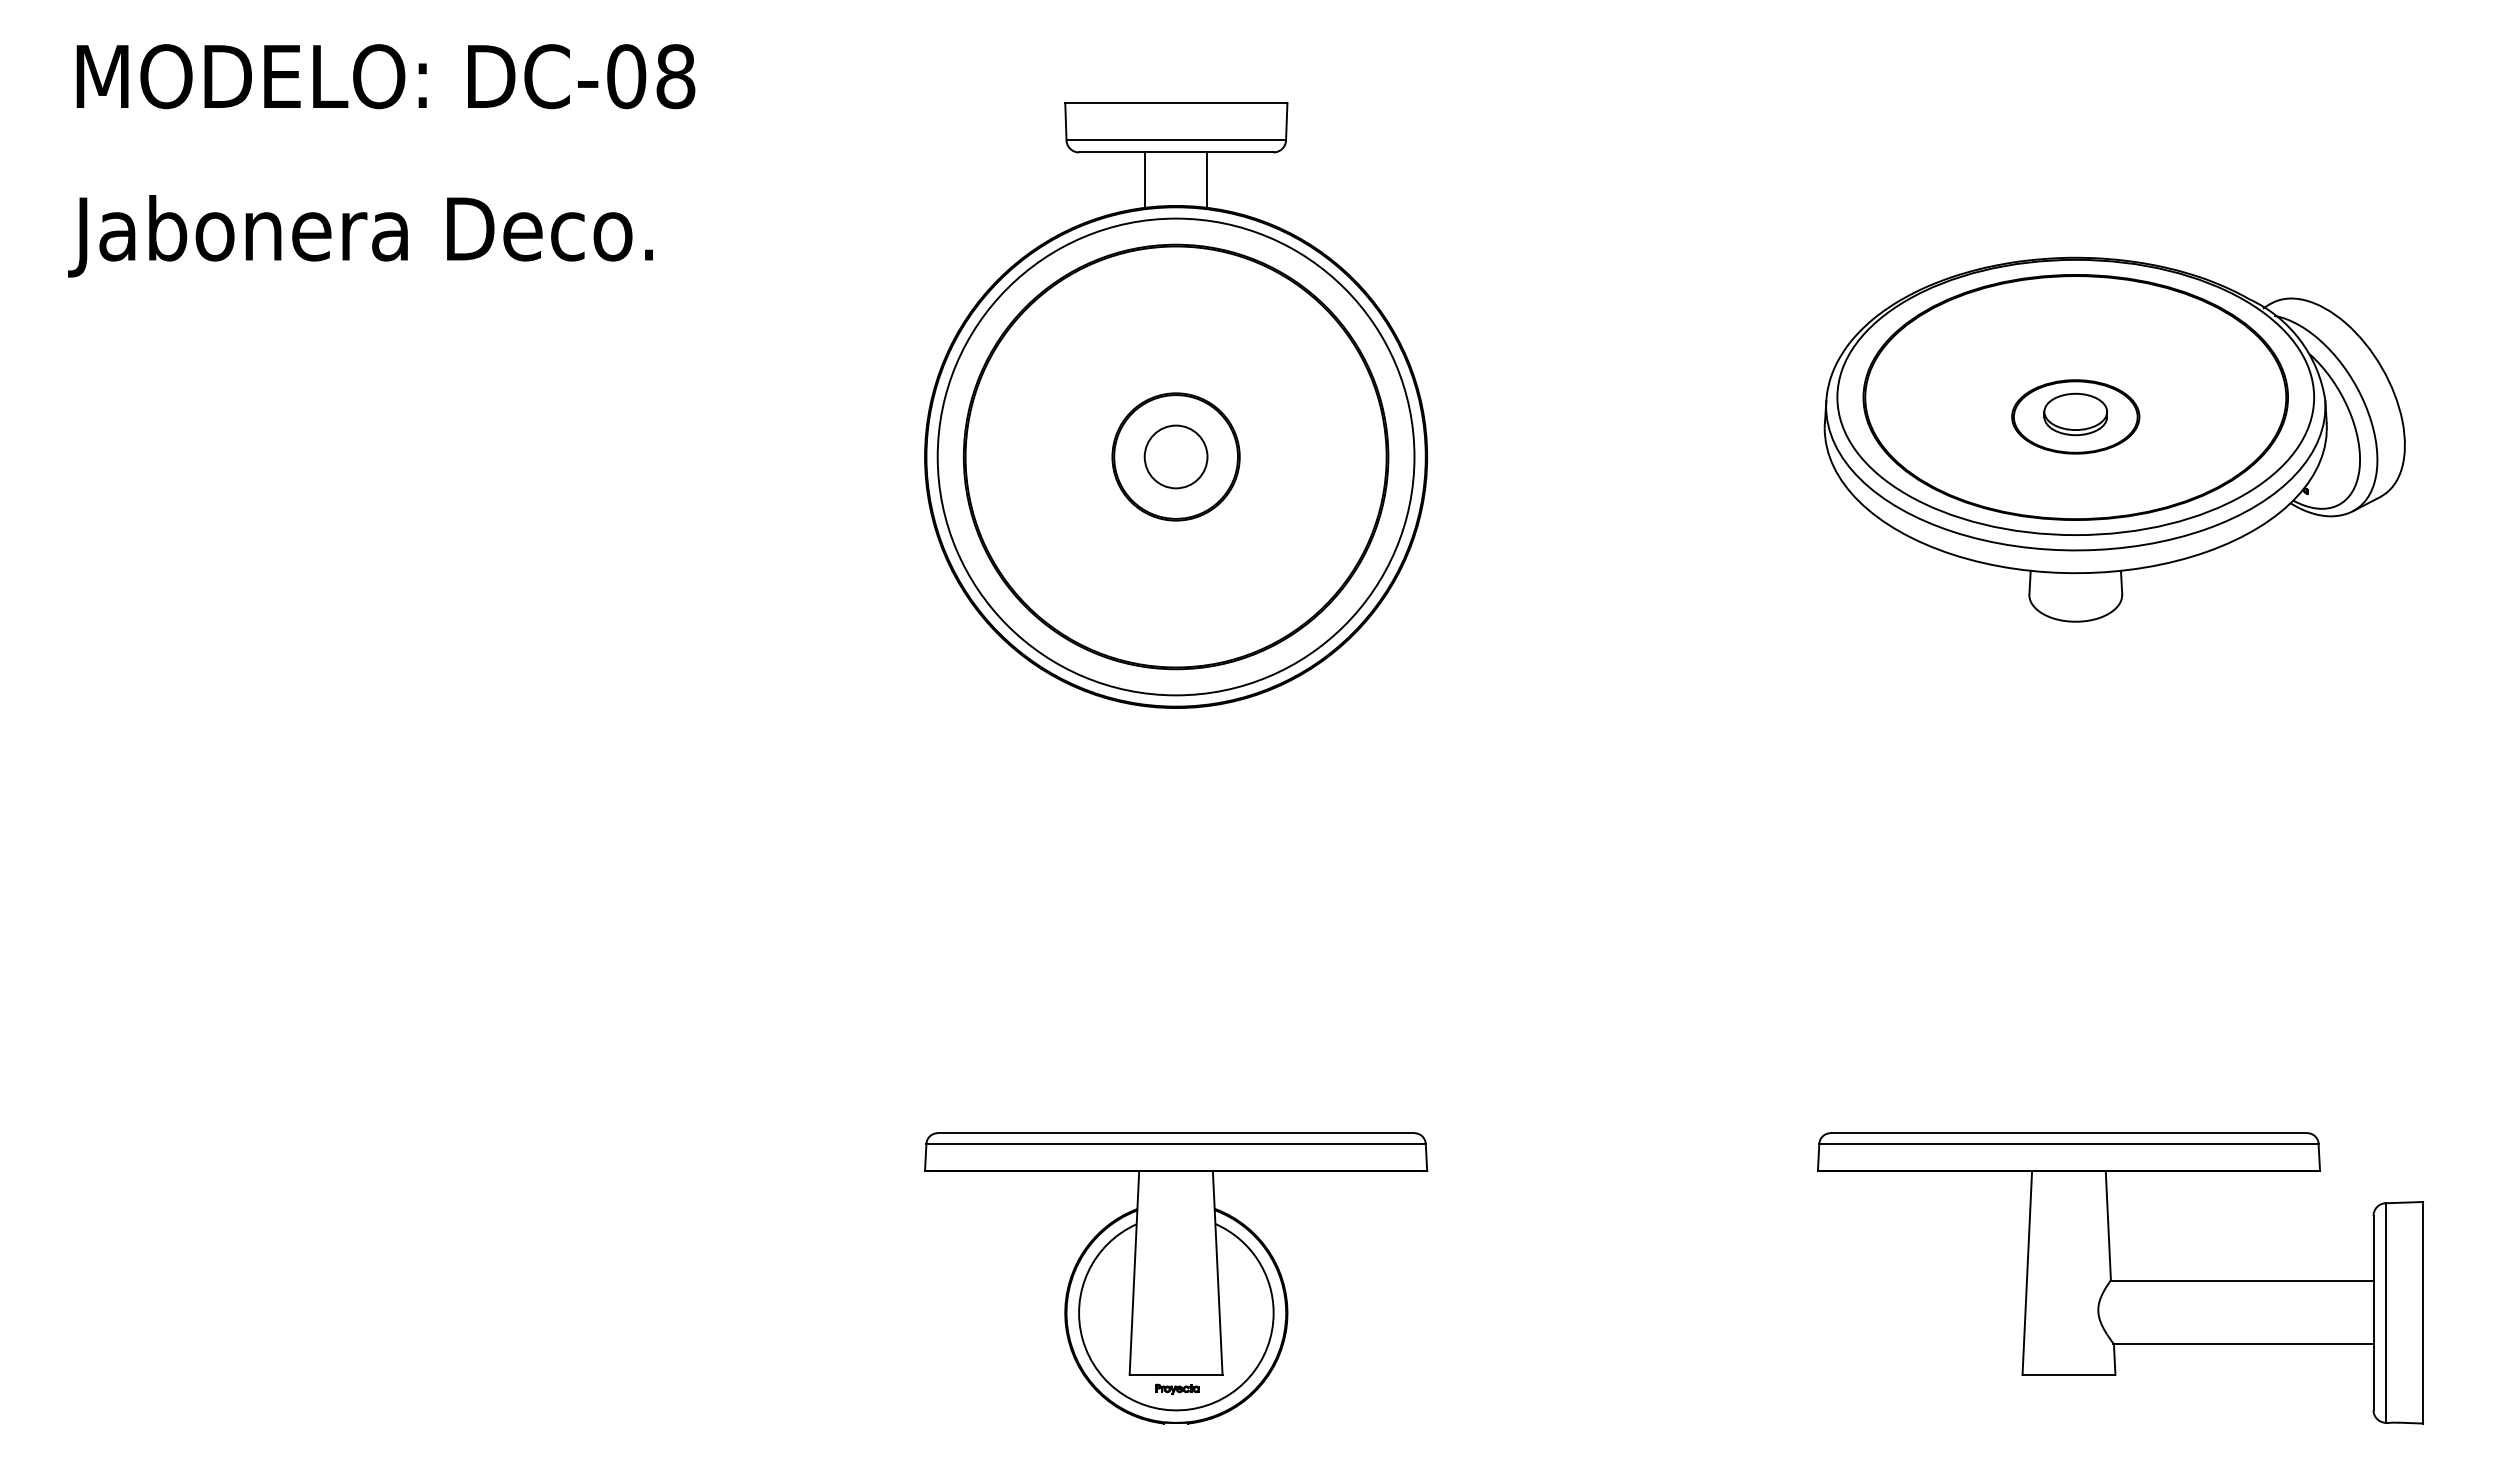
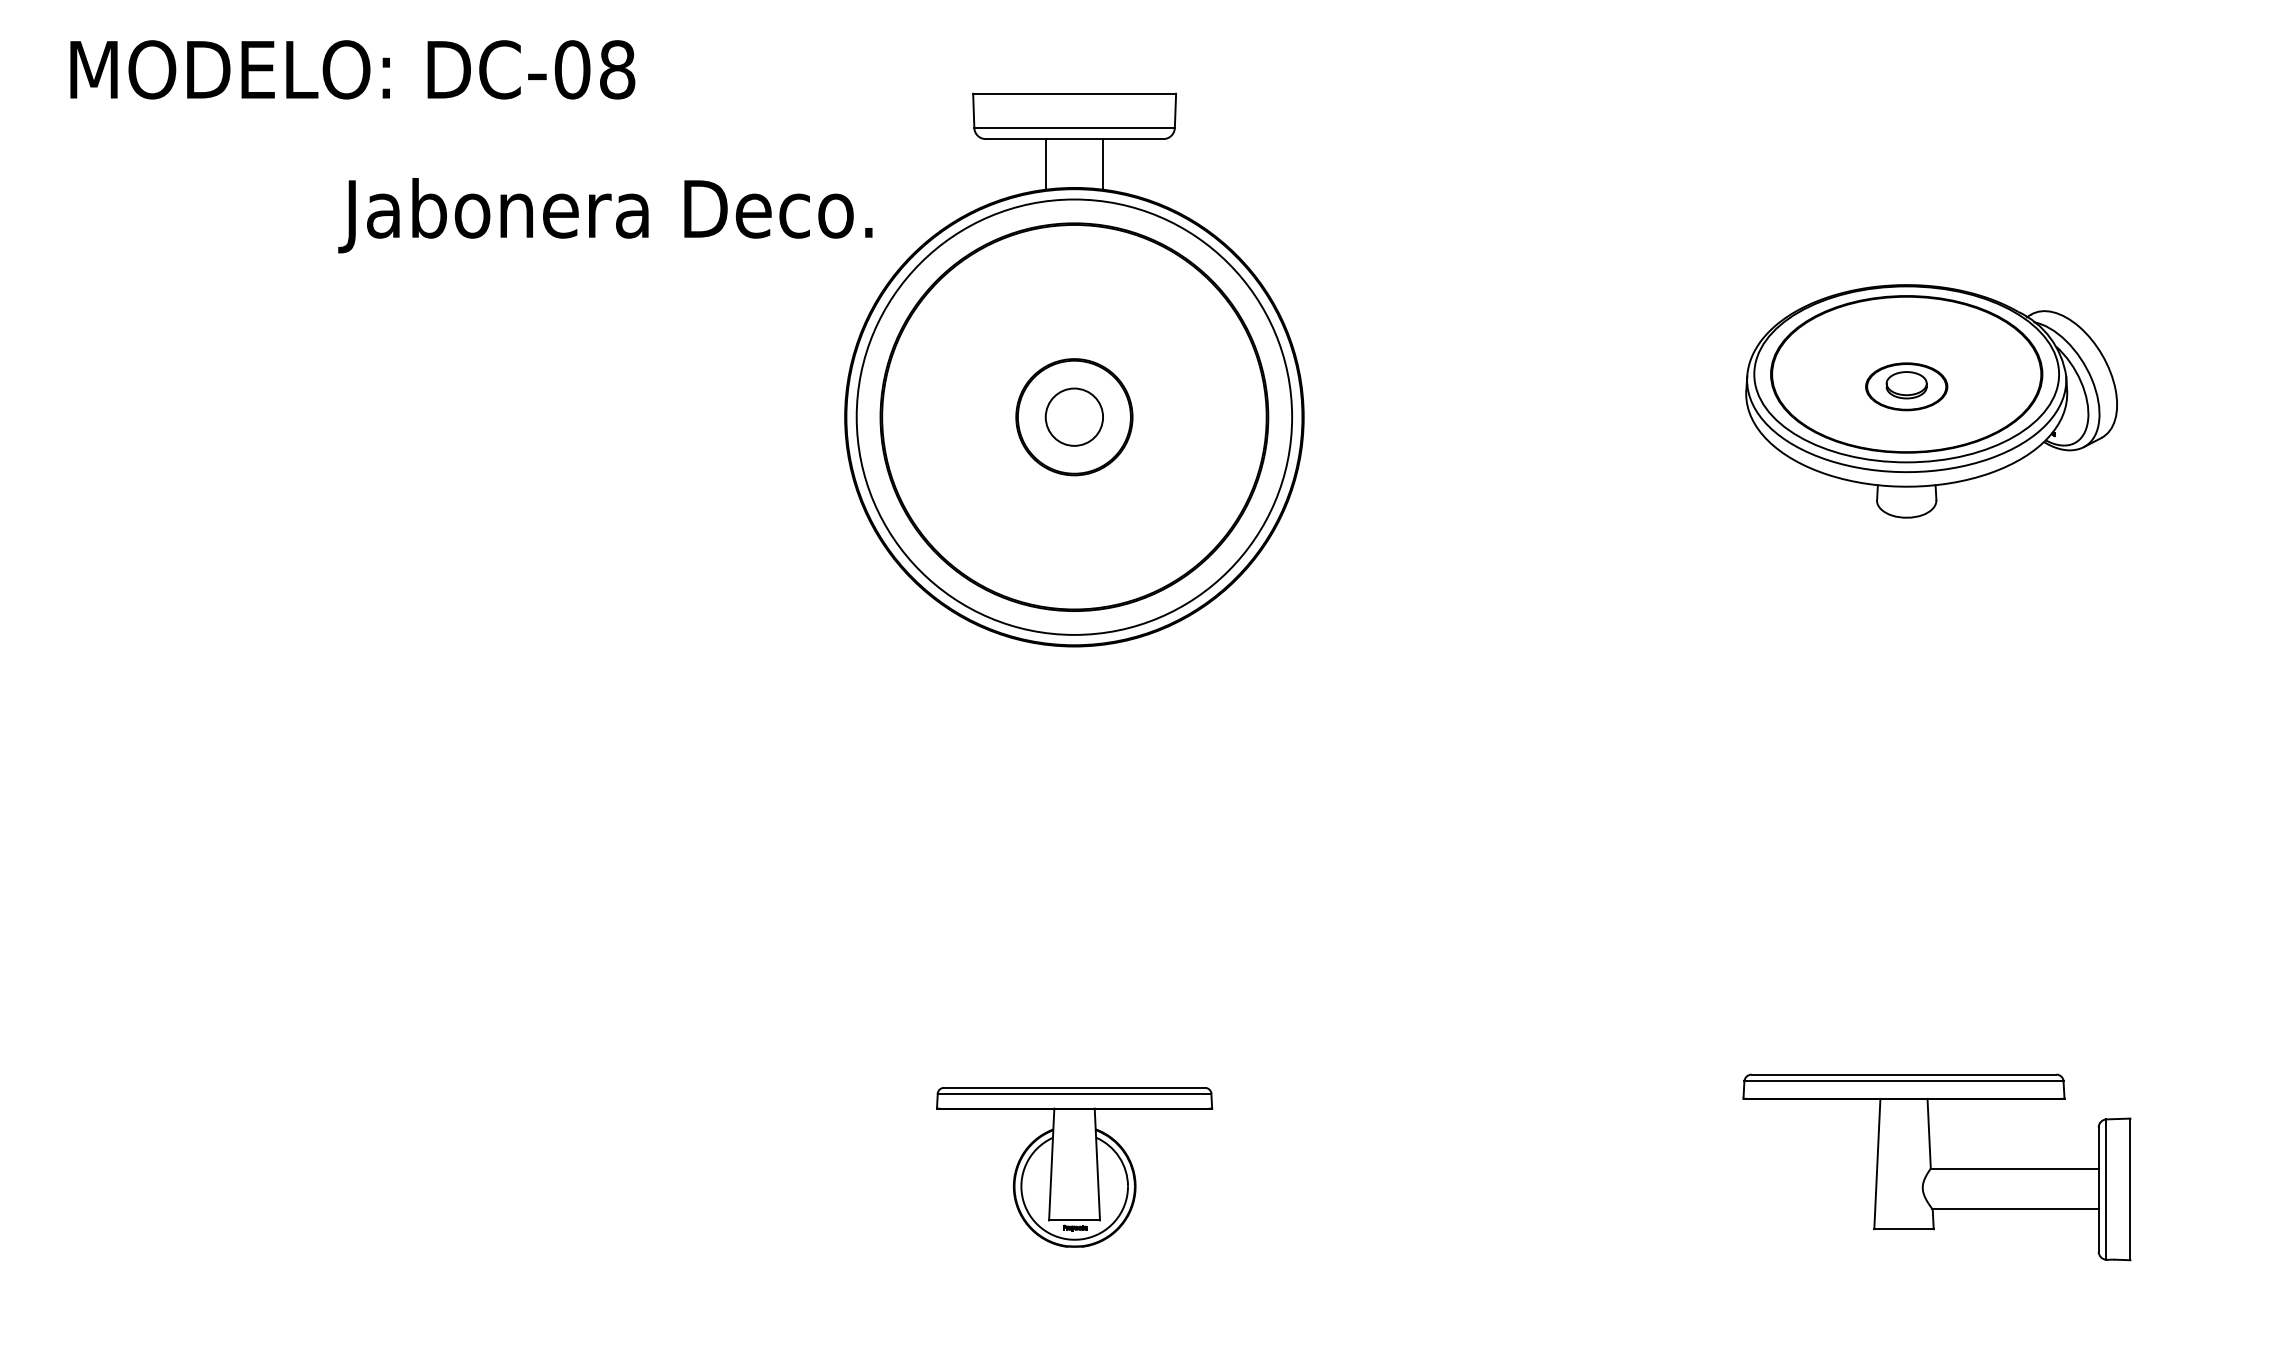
text: (360, 236) -> (605, 215), moved
part: (2114, 439) -> (1931, 401), size x0.7
part: (1176, 1278) -> (1074, 1167), size x0.6
part: (2120, 1278) -> (1936, 1167), size x0.7

